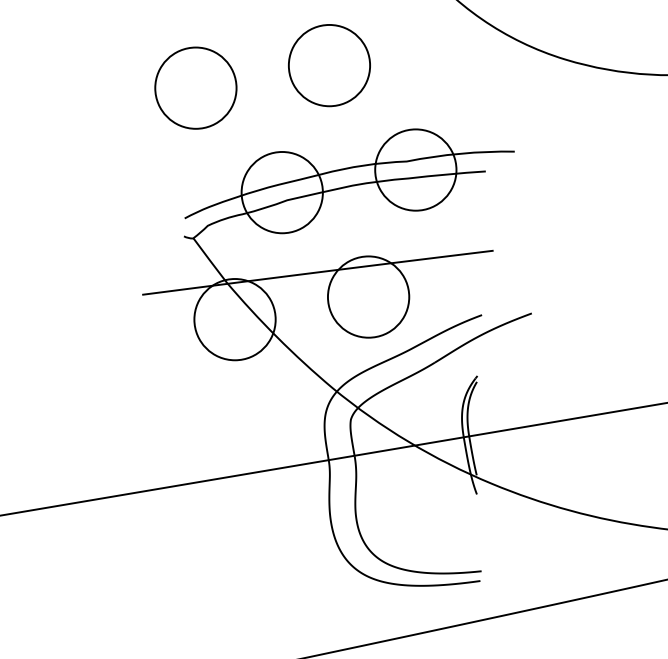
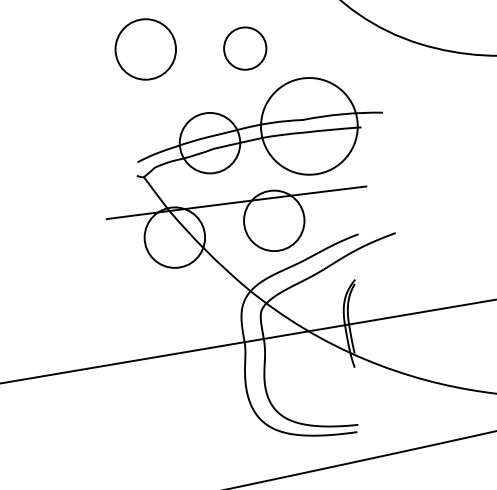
circle: (329, 65) -> (245, 48), size x0.7
circle: (195, 88) -> (145, 49), moved
circle: (415, 170) -> (309, 126), size x1.6

